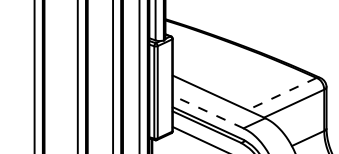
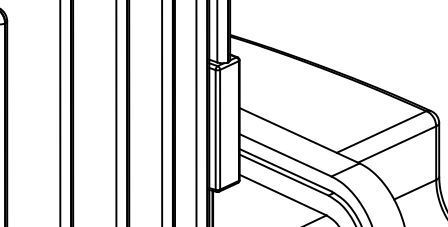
line: (282, 94) -> (381, 132), dashed -> solid
line: (208, 112) -> (285, 155), dashed -> solid

